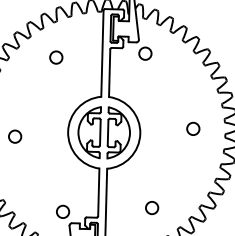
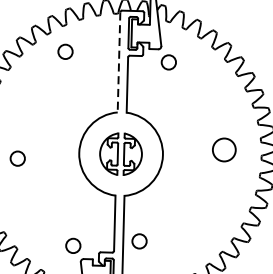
line: (102, 54) -> (119, 63), solid -> dashed
circle: (56, 57) -> (65, 51), moved
circle: (193, 128) -> (224, 149), size x1.6
part: (103, 132) -> (120, 153), size x0.7
circle: (152, 208) -> (139, 241), moved

